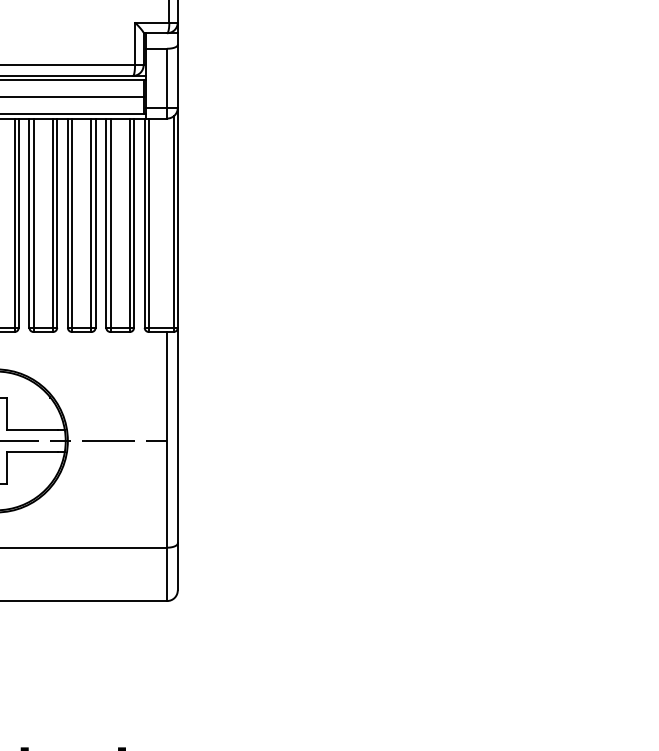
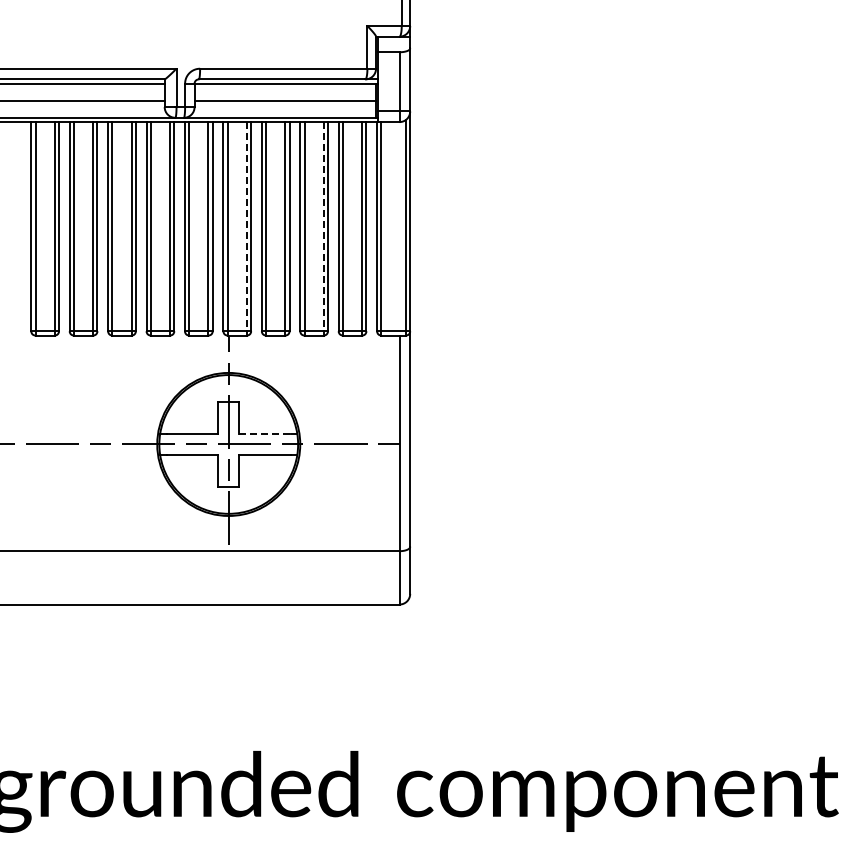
line: (14, 222) -> (246, 226), solid -> dashed
line: (91, 222) -> (323, 226), solid -> dashed
line: (33, 429) -> (265, 433), solid -> dashed

